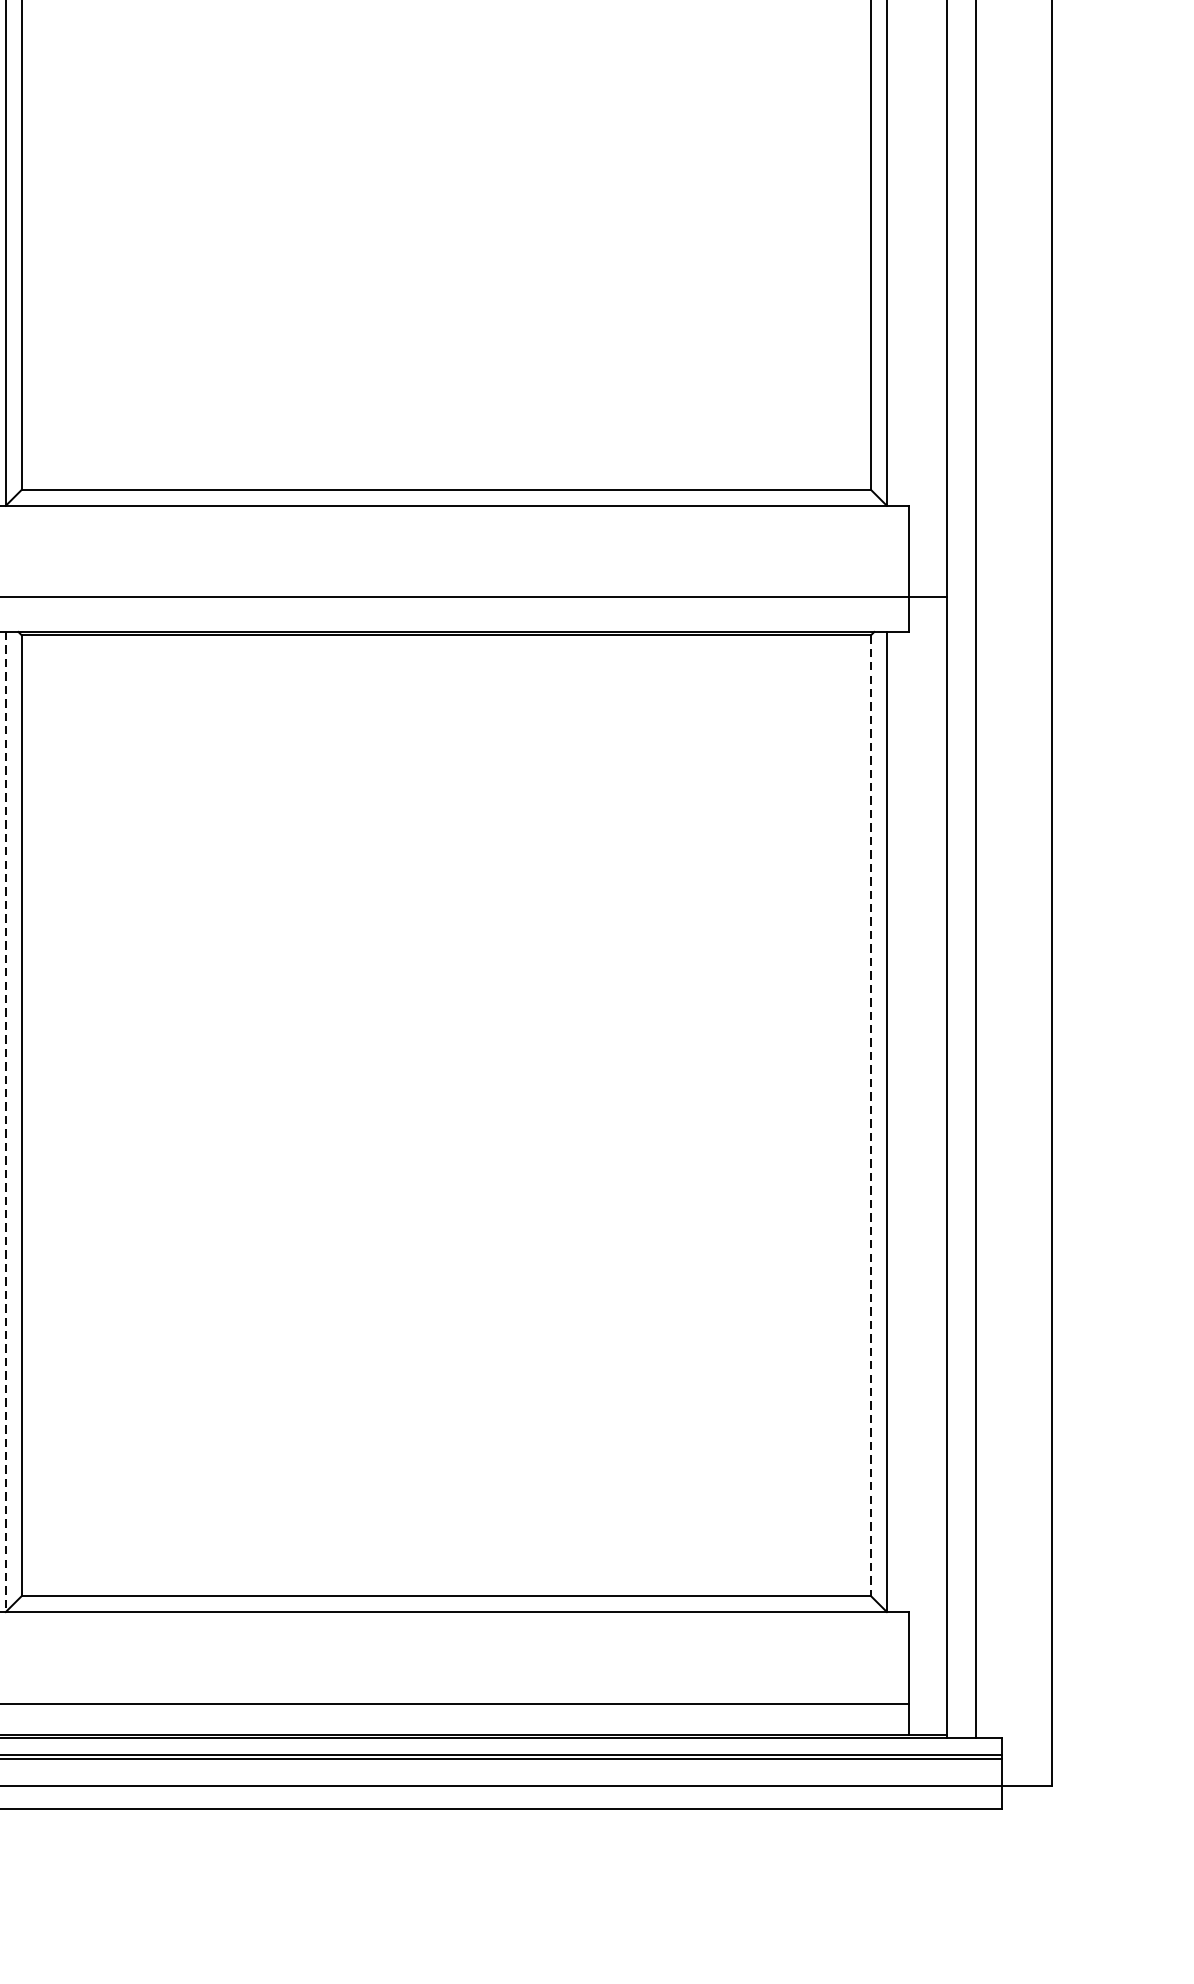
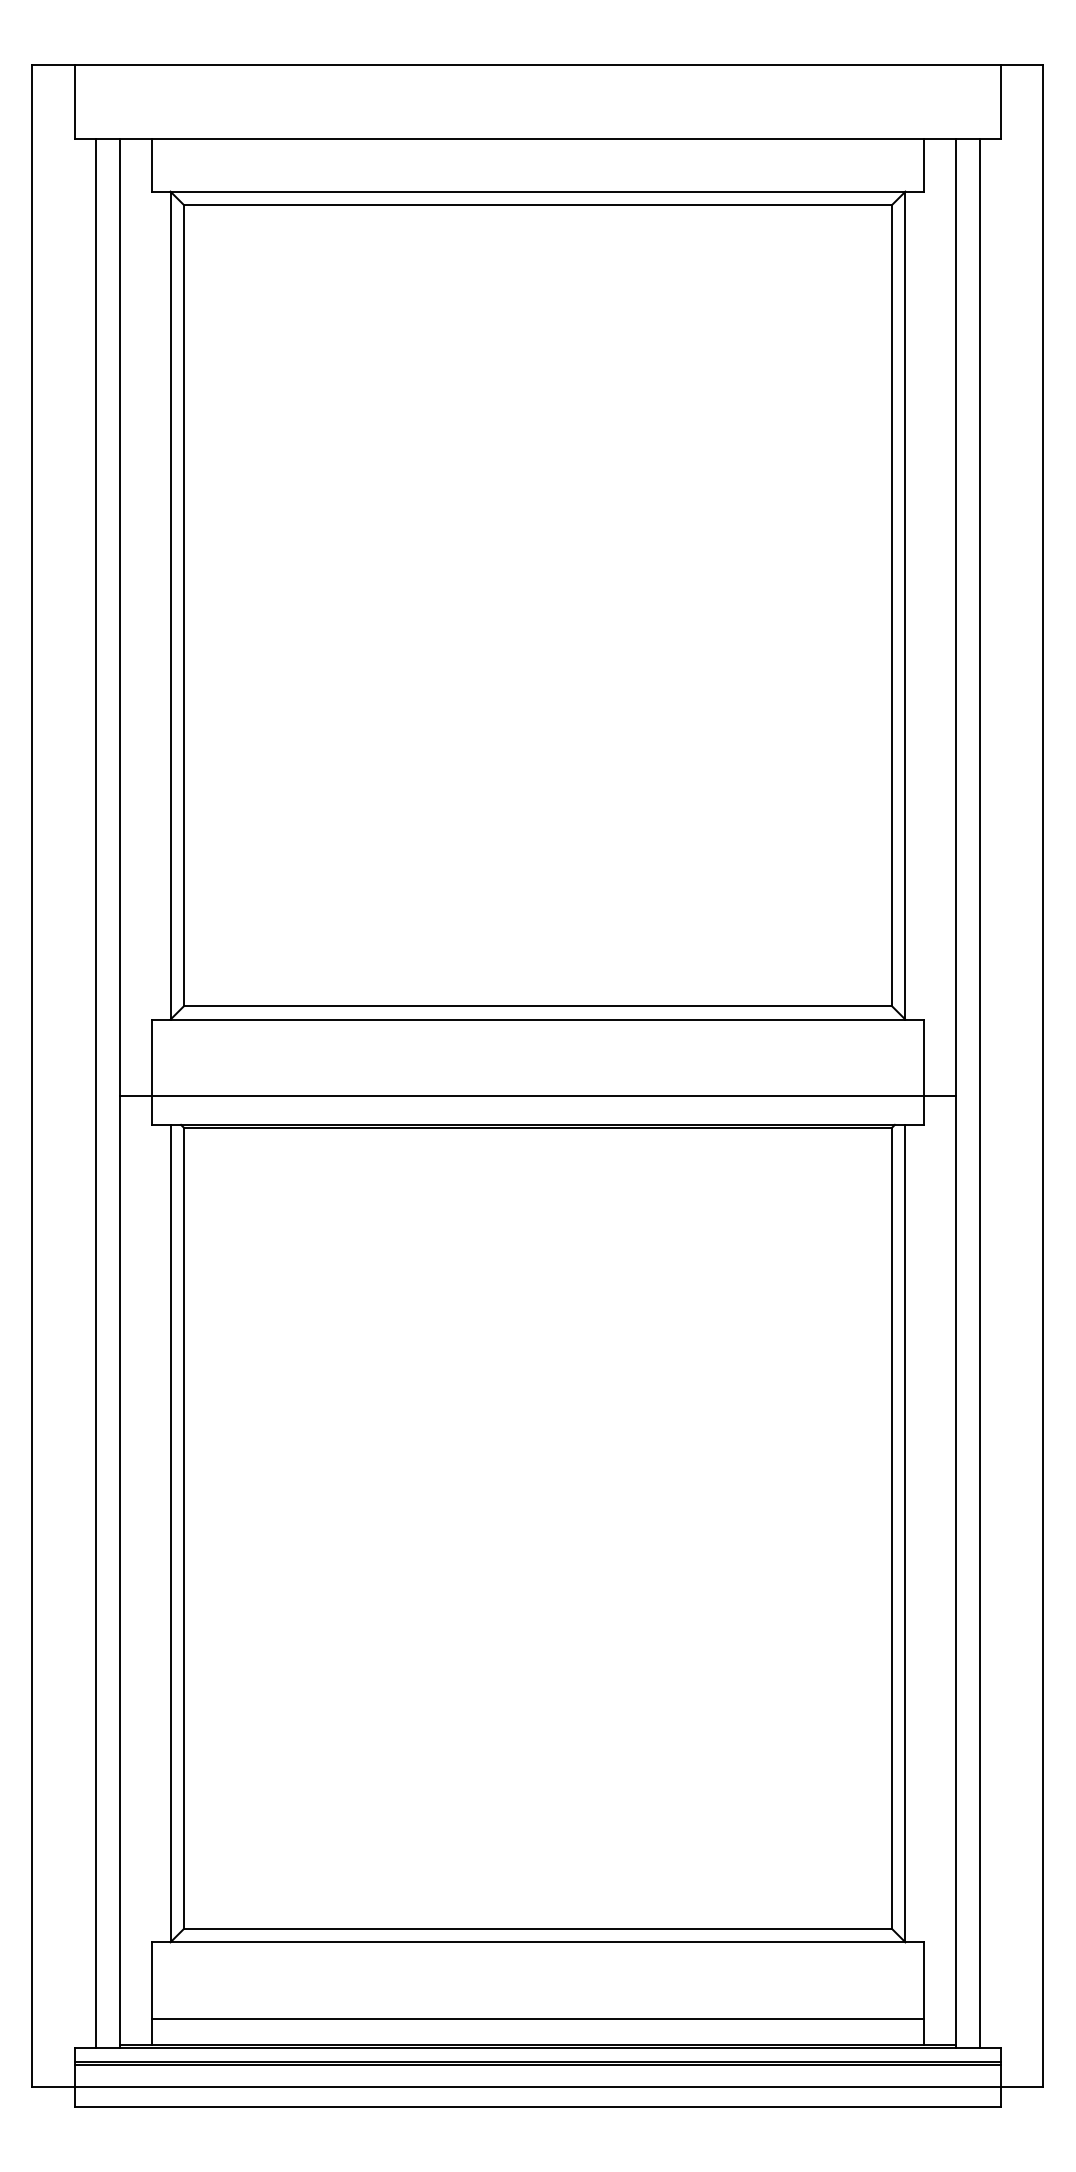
line: (871, 1115) -> (892, 1528), dashed -> solid
line: (5, 1121) -> (170, 1533), dashed -> solid

